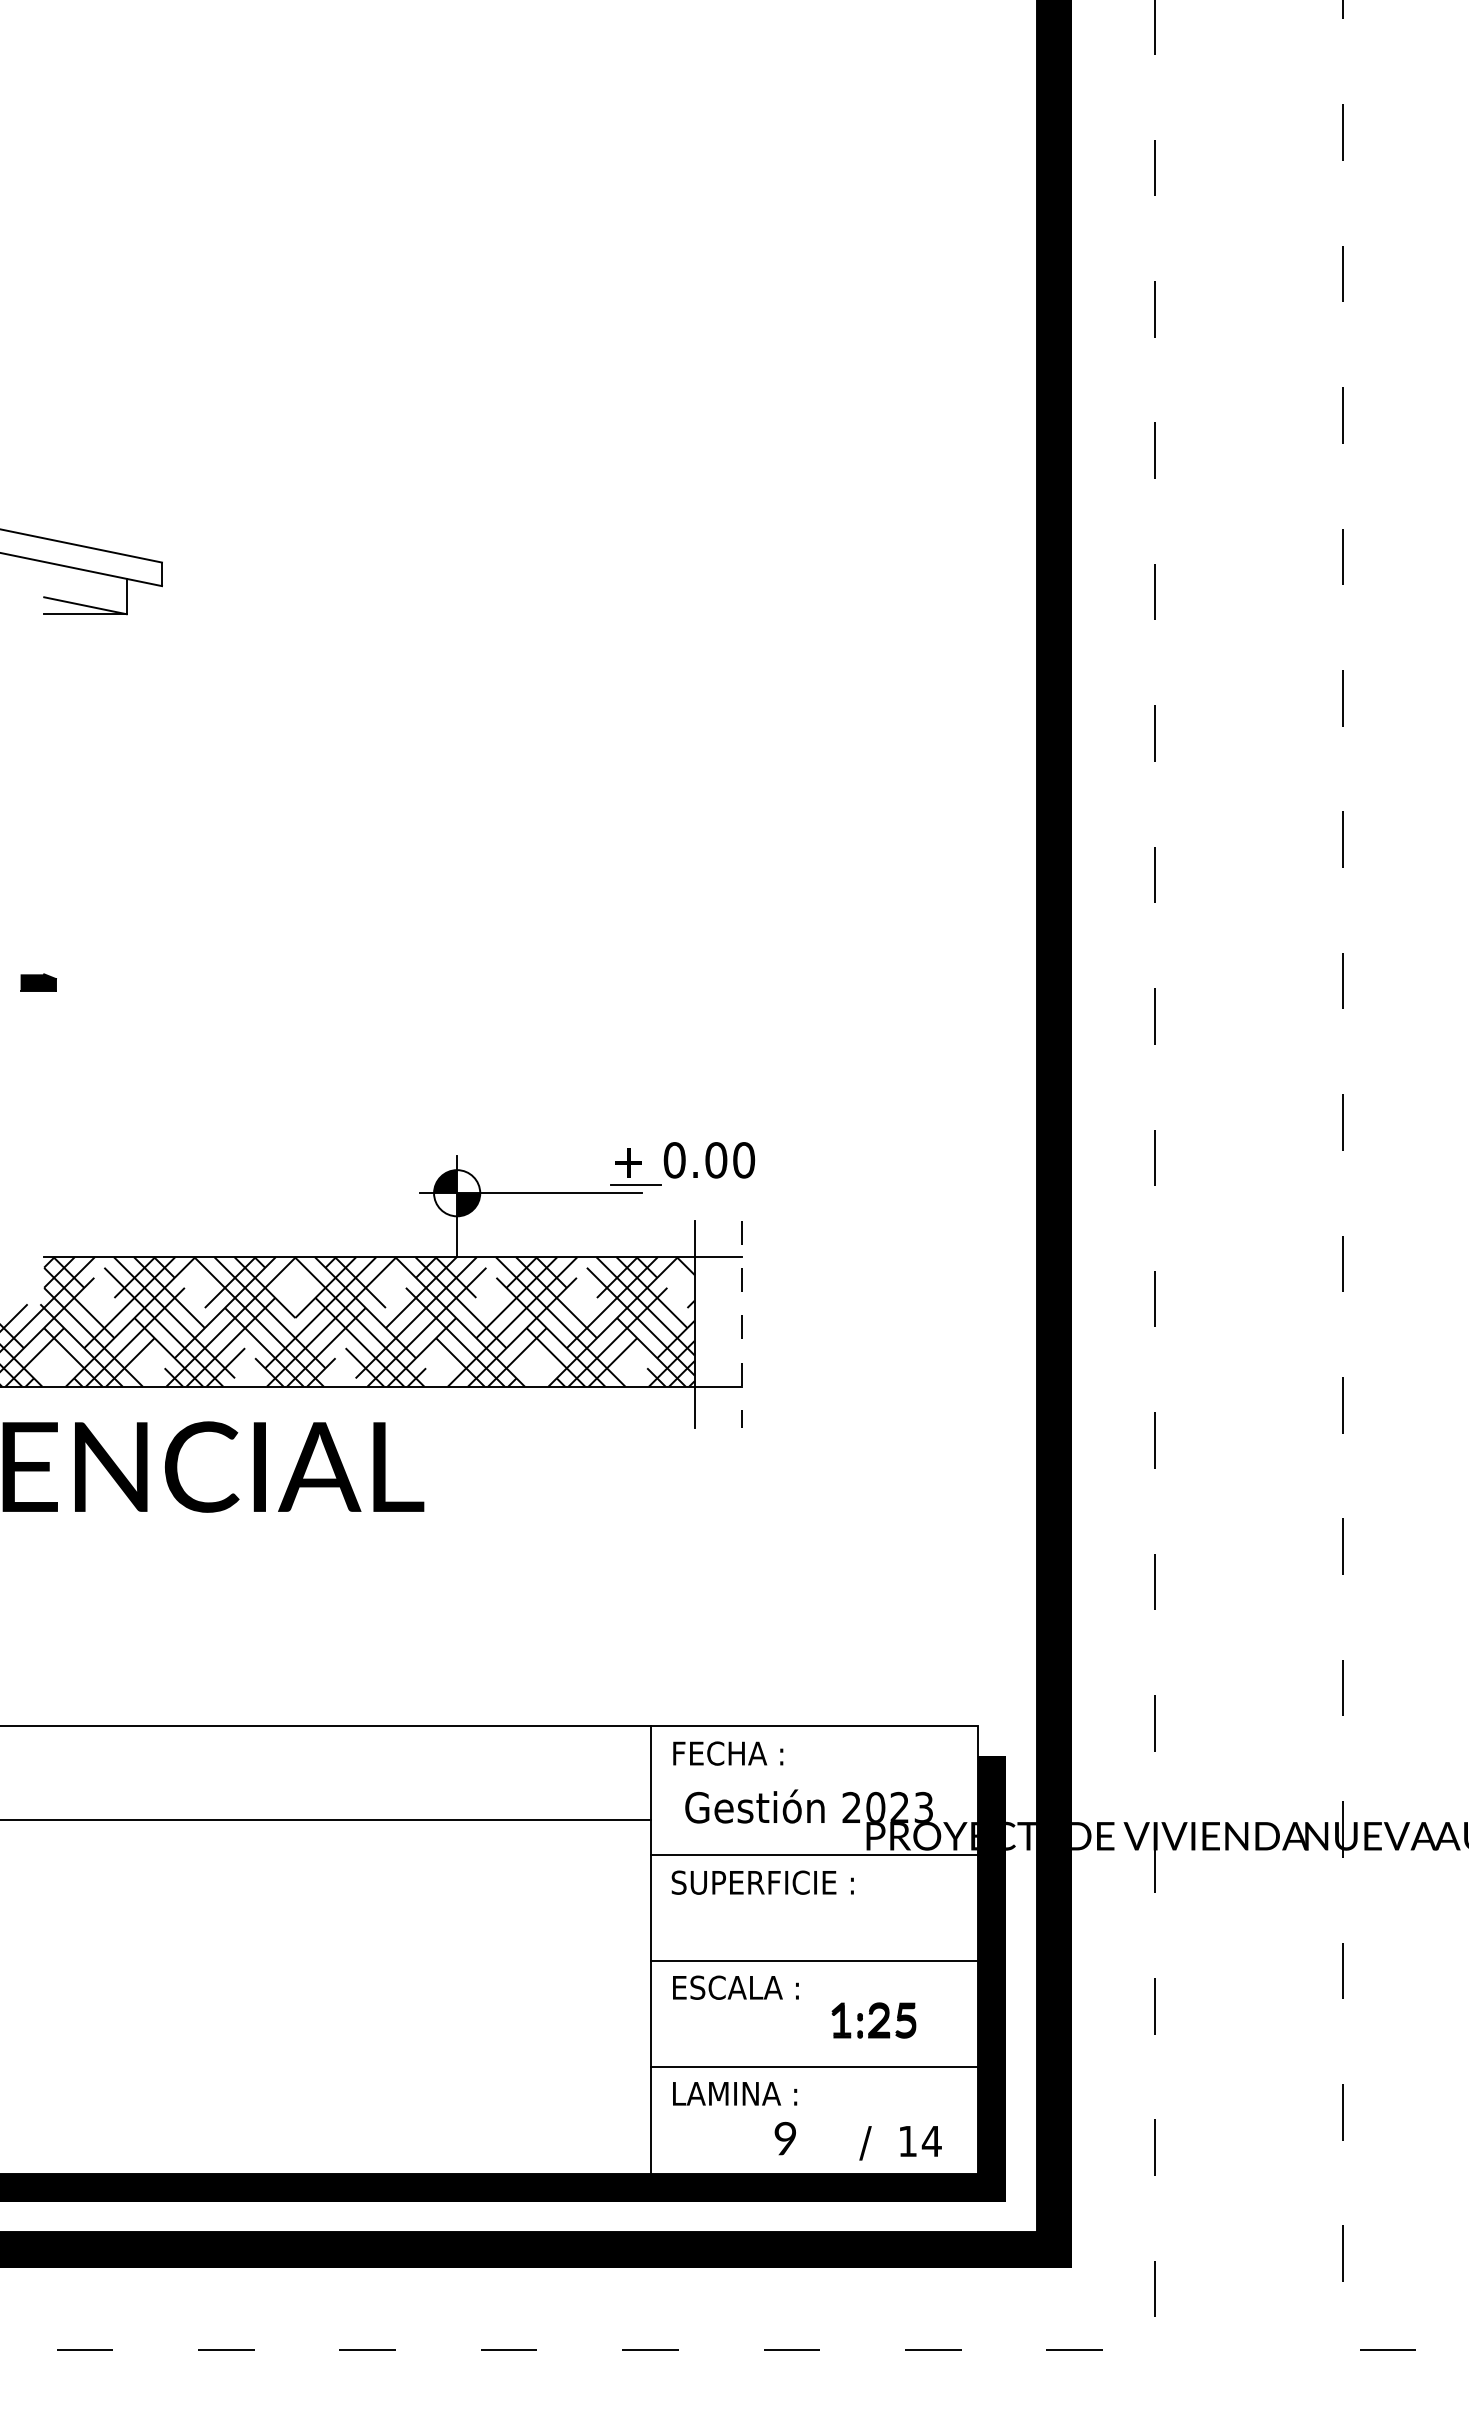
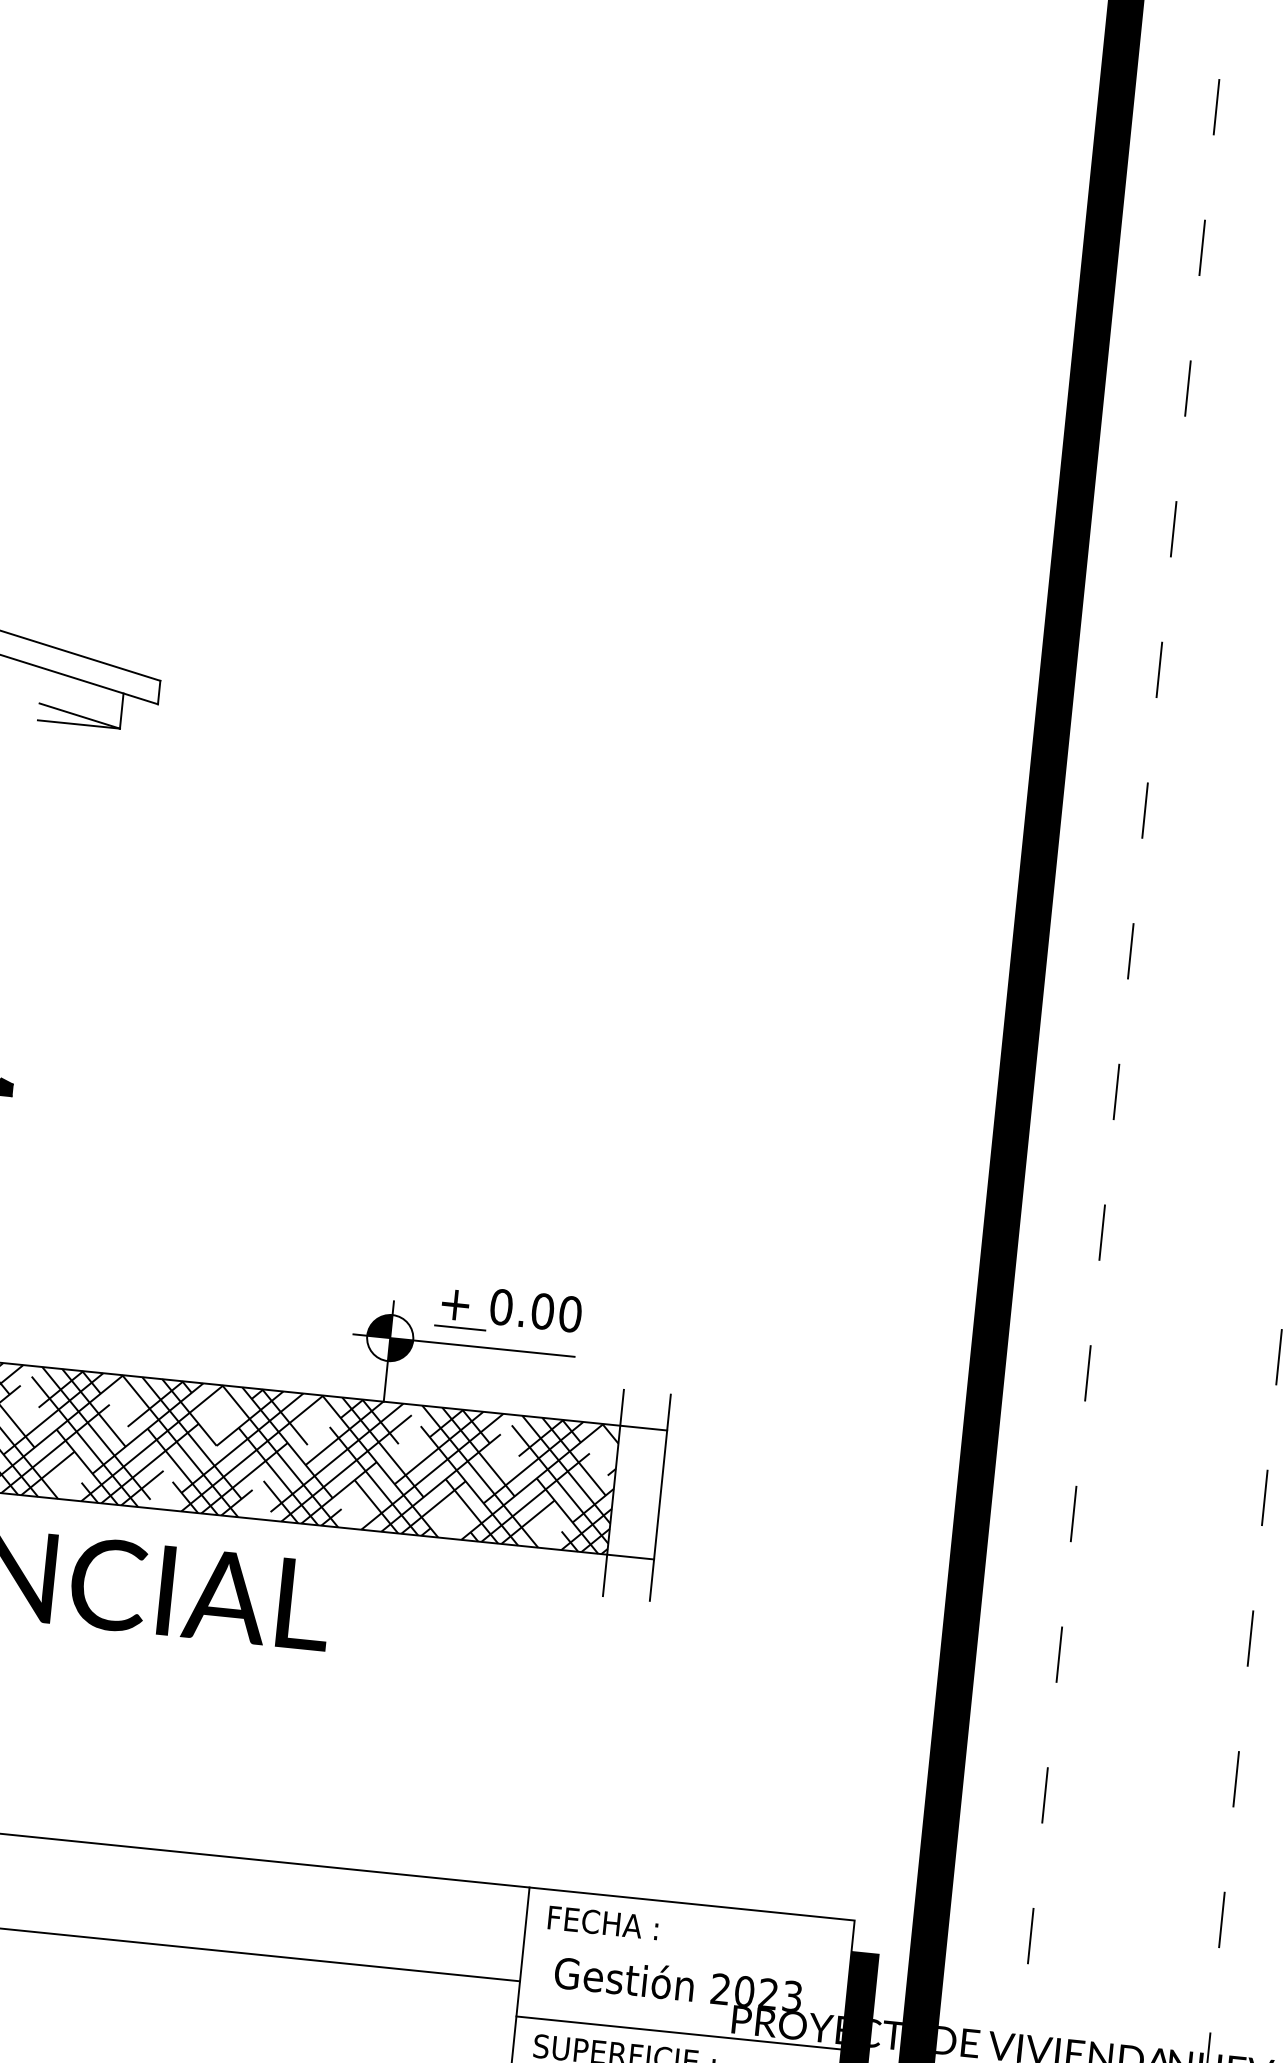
part: (682, 1163) -> (508, 1311), moved
line: (742, 1324) -> (660, 1497), dashed -> solid

